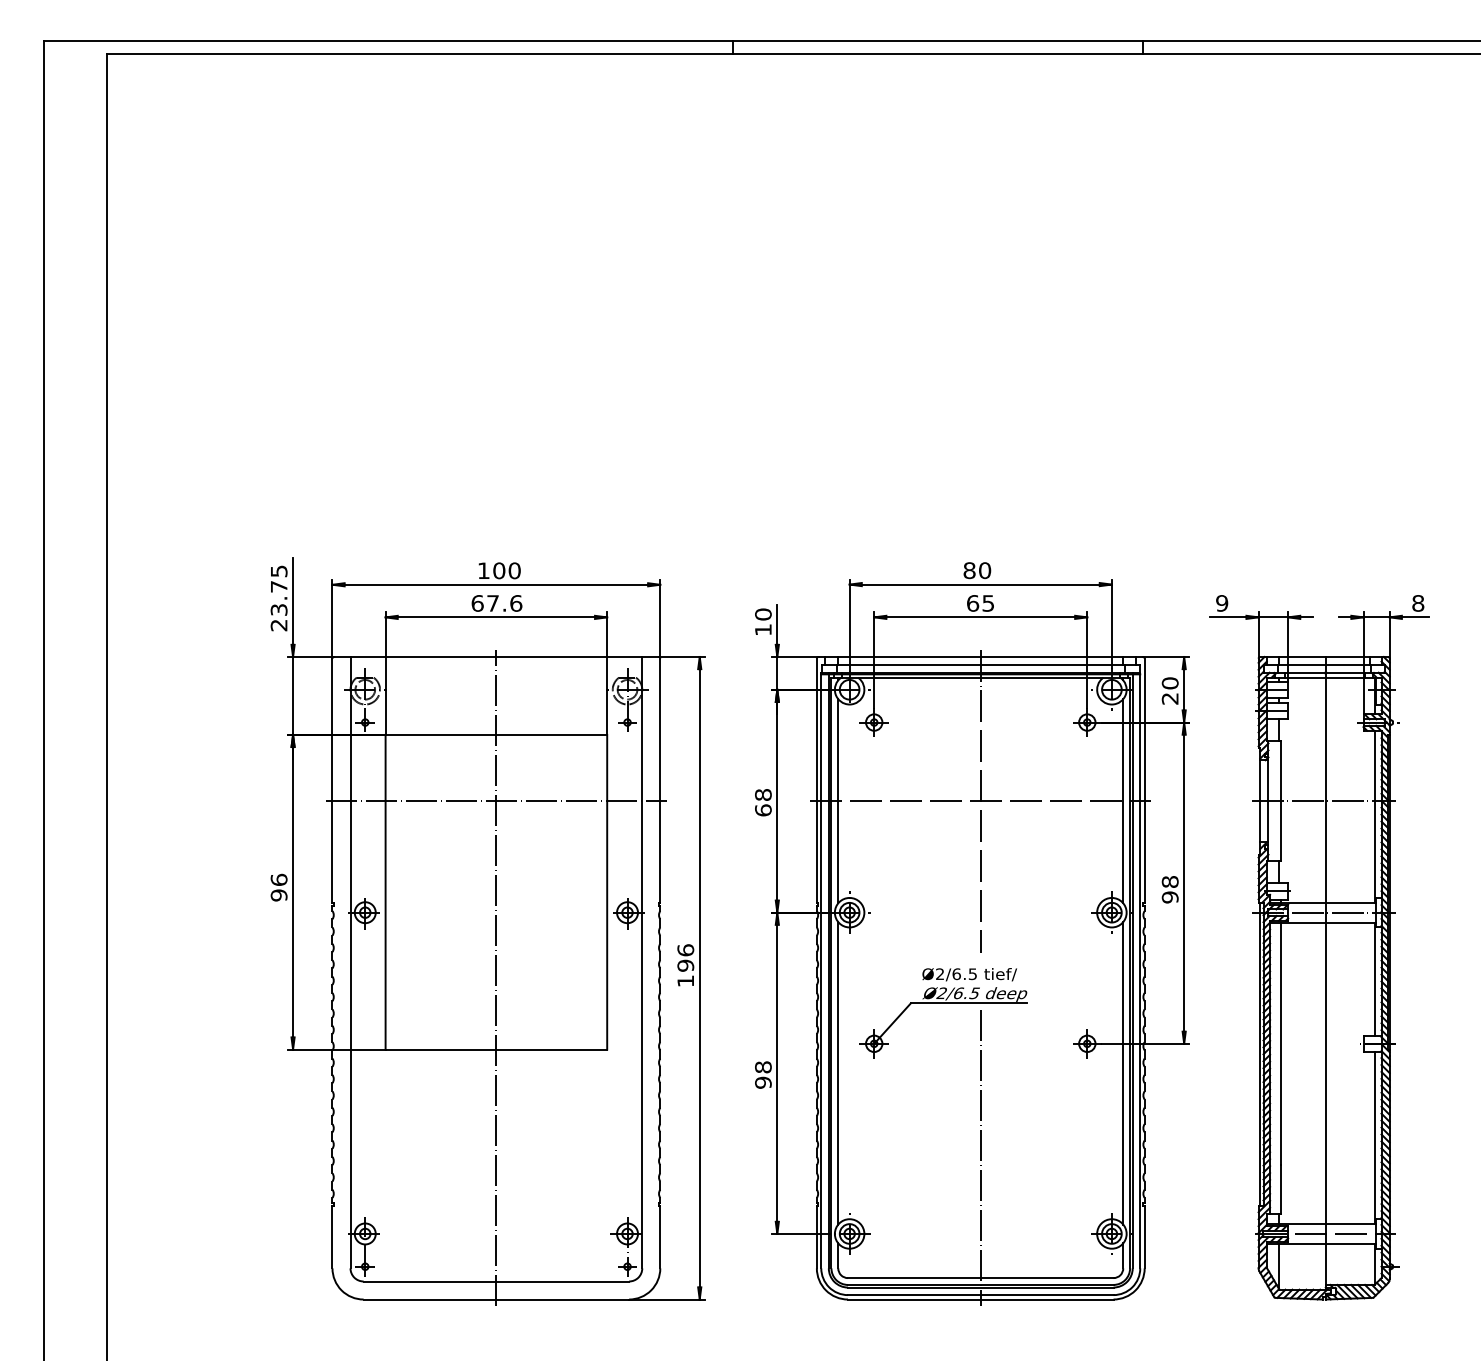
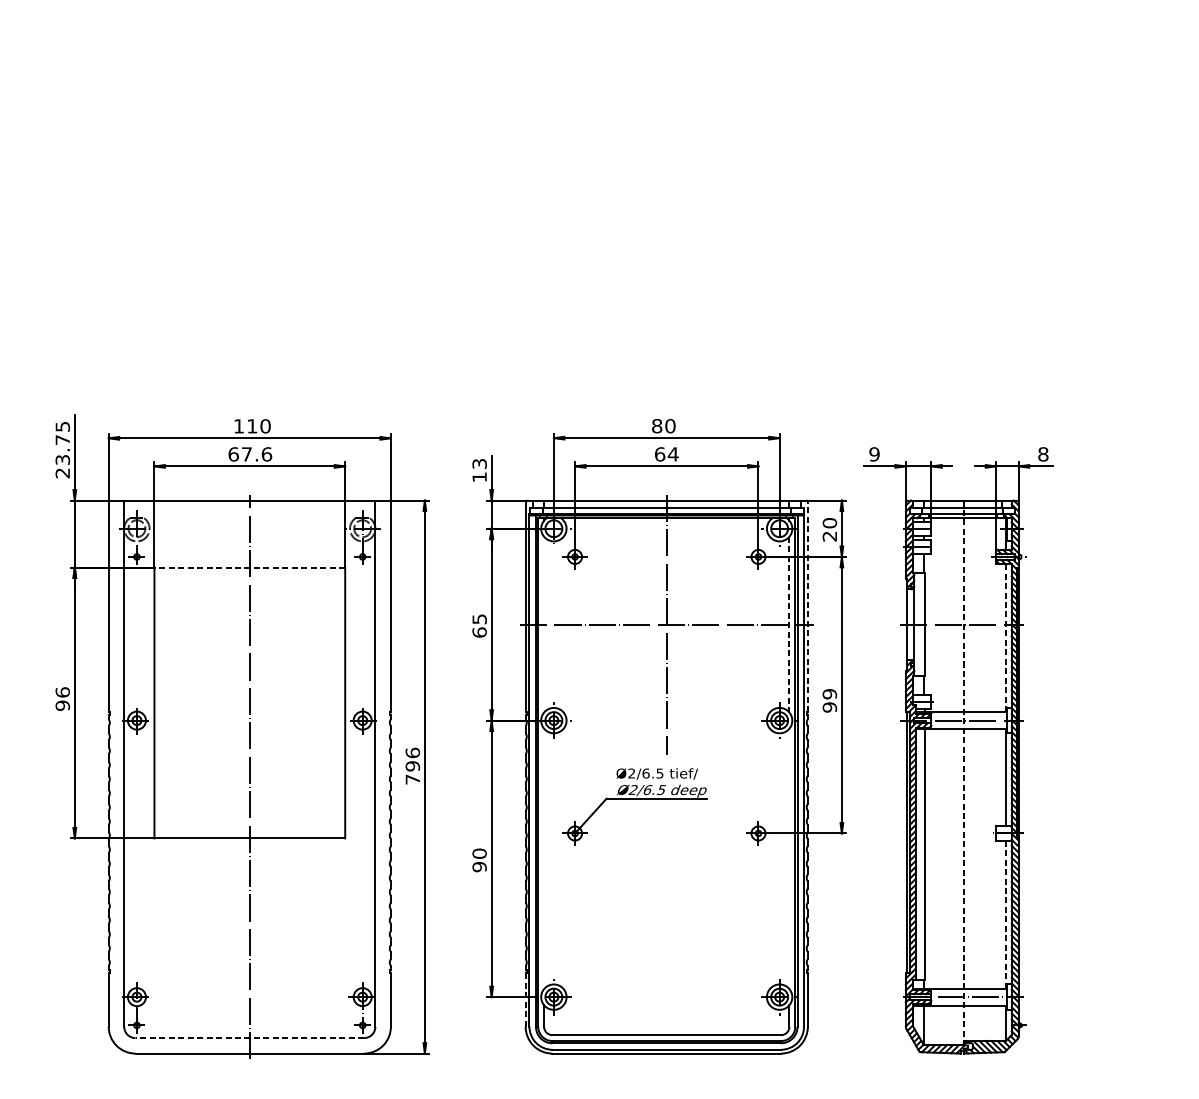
text: (499, 570) -> (252, 426), 100 -> 110
text: (988, 603) -> (673, 454), 65 -> 64
text: (763, 614) -> (479, 463), 10 -> 13
line: (496, 734) -> (249, 567), solid -> dashed
line: (1144, 780) -> (807, 606), solid -> dashed
text: (763, 794) -> (479, 618), 68 -> 65
line: (495, 801) -> (249, 624), removed
line: (838, 801) -> (544, 624), removed
line: (1123, 801) -> (789, 624), solid -> dashed
line: (1374, 816) -> (1005, 637), solid -> dashed
text: (1170, 882) -> (830, 694), 98 -> 99
line: (1325, 973) -> (963, 772), solid -> dashed
text: (685, 980) -> (412, 778), 196 -> 796
text: (763, 1067) -> (479, 853), 98 -> 90
line: (838, 1073) -> (544, 859), removed
line: (1123, 1073) -> (789, 859), removed
line: (1374, 1137) -> (1005, 914), solid -> dashed
line: (980, 1157) -> (666, 931), removed
line: (816, 1237) -> (525, 1000), solid -> dashed
line: (496, 1281) -> (249, 1038), solid -> dashed

